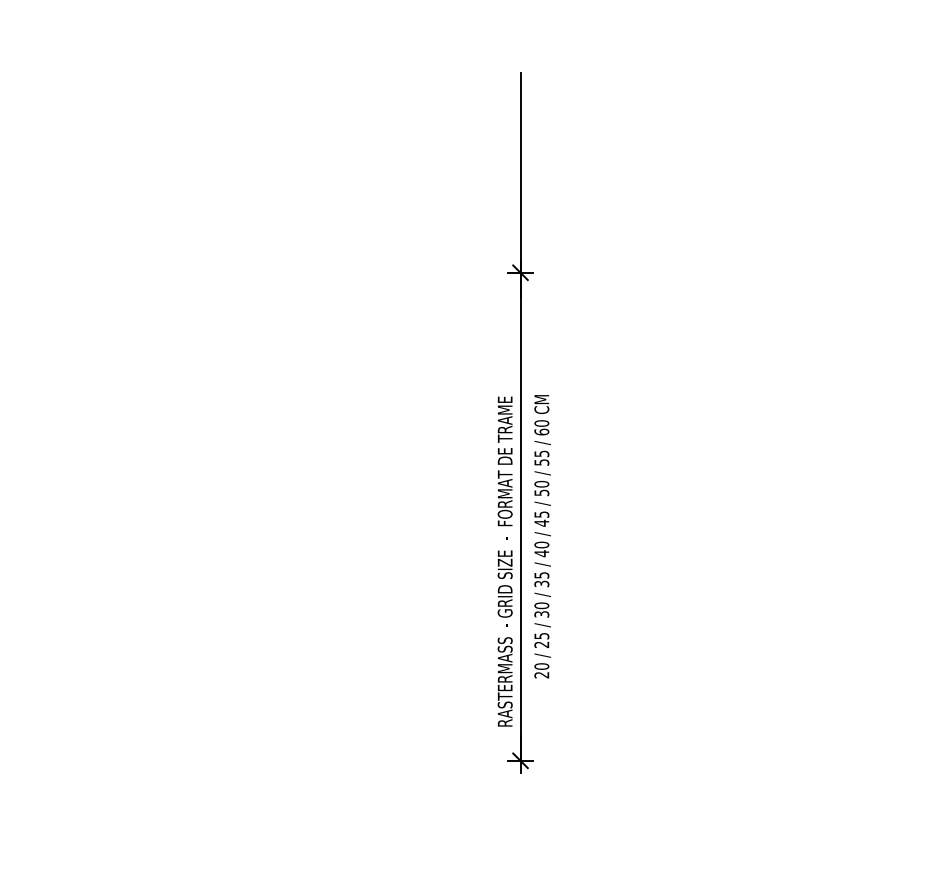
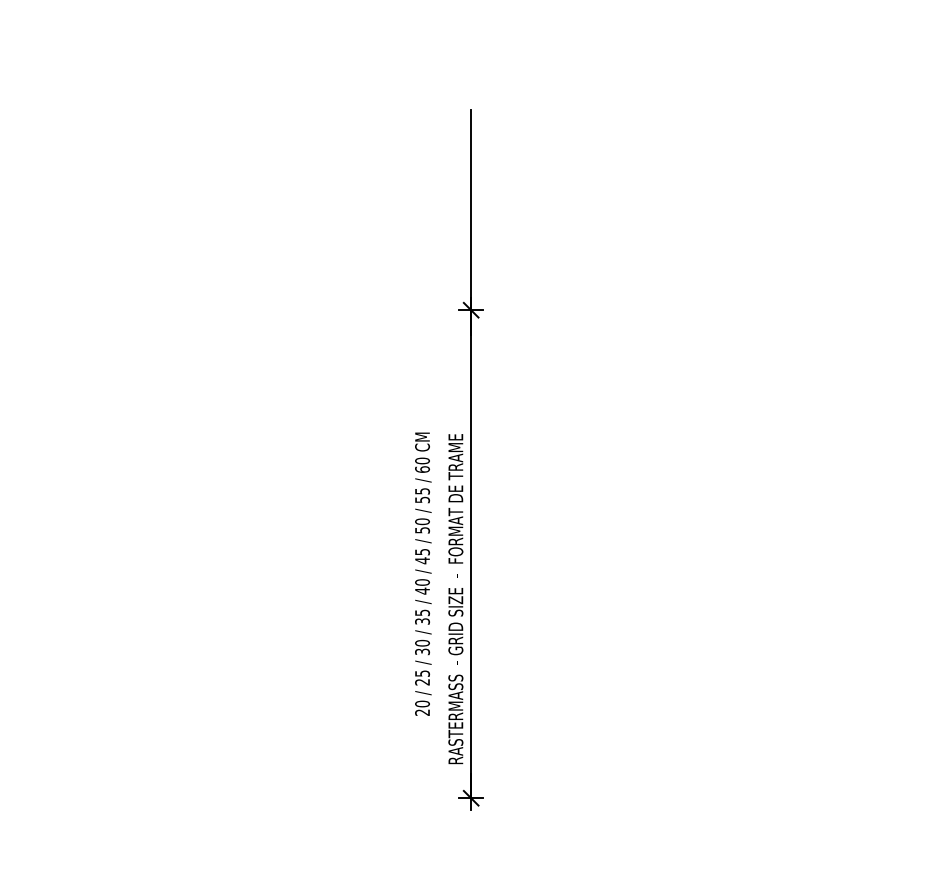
text: (542, 536) -> (423, 573), moved

